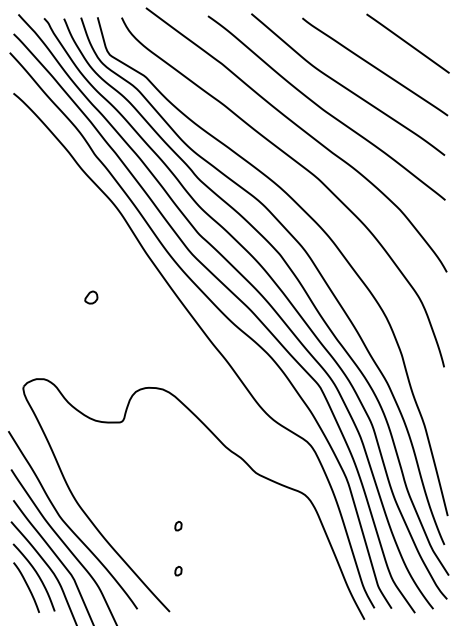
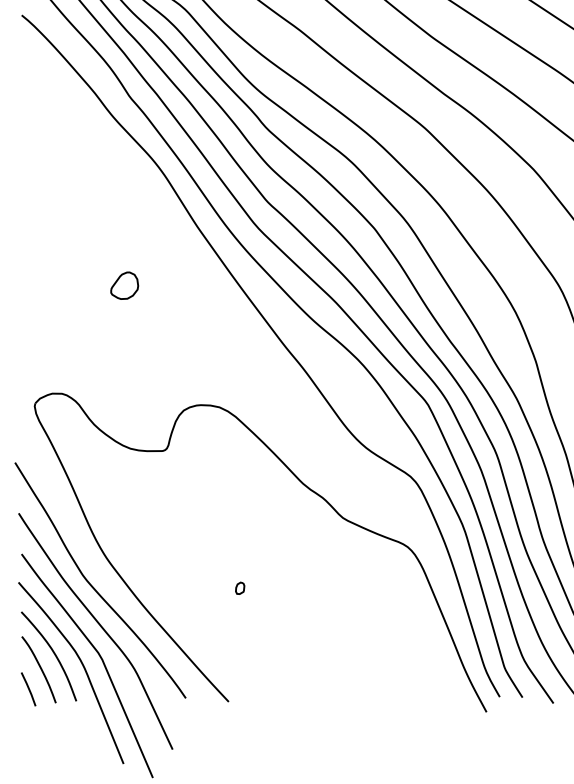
part: (91, 297) -> (125, 285), size x1.67
part: (178, 571) -> (240, 648), removed
line: (18, 602) -> (28, 689), added

